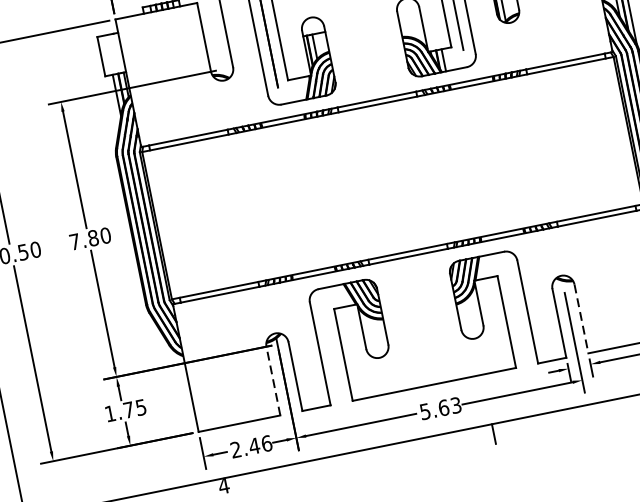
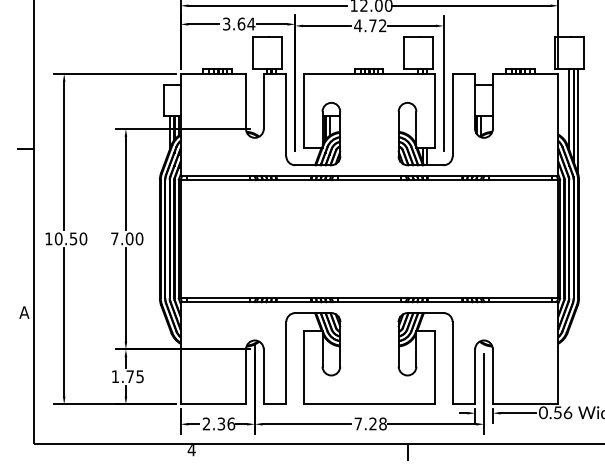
text: (93, 237) -> (129, 238), 7.80 -> 7.00
line: (580, 318) -> (492, 376), dashed -> solid
line: (273, 380) -> (246, 376), dashed -> solid
text: (440, 407) -> (370, 423), 5.63 -> 7.28
text: (254, 445) -> (221, 423), 2.46 -> 2.36

